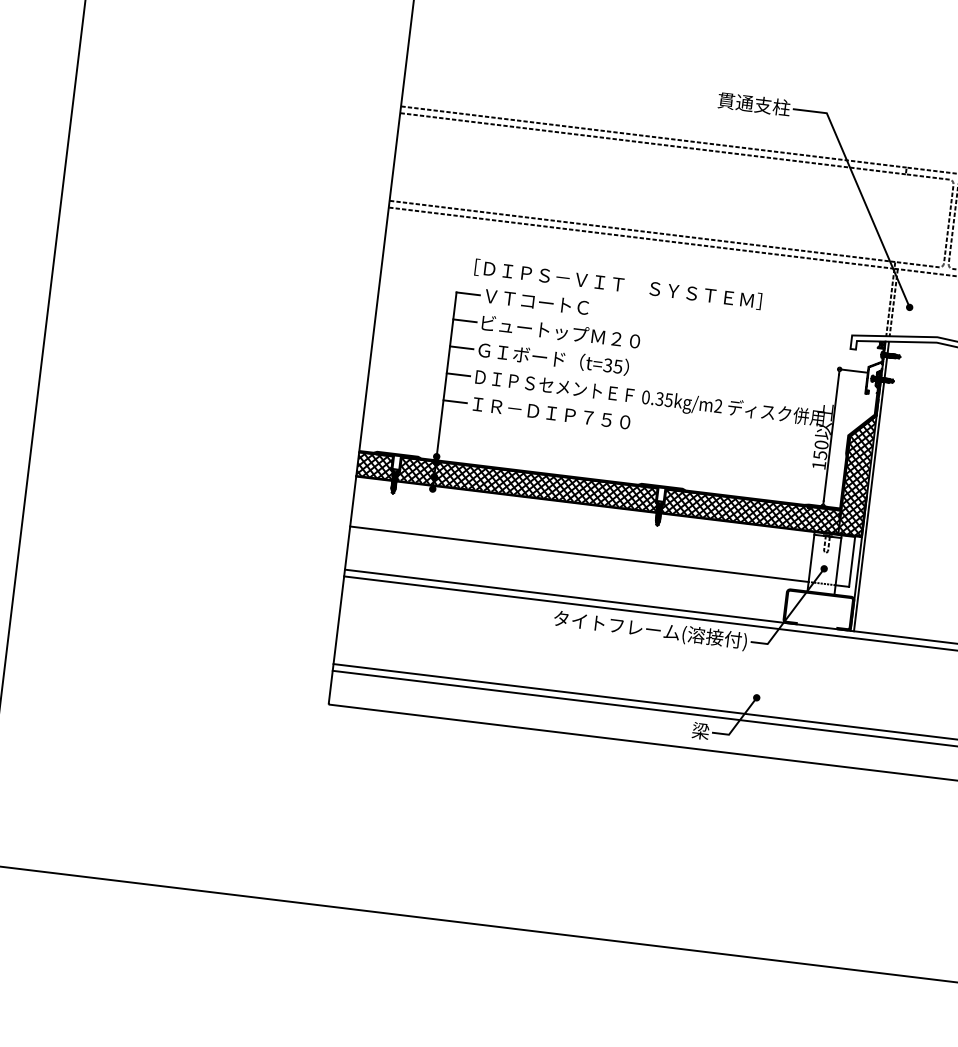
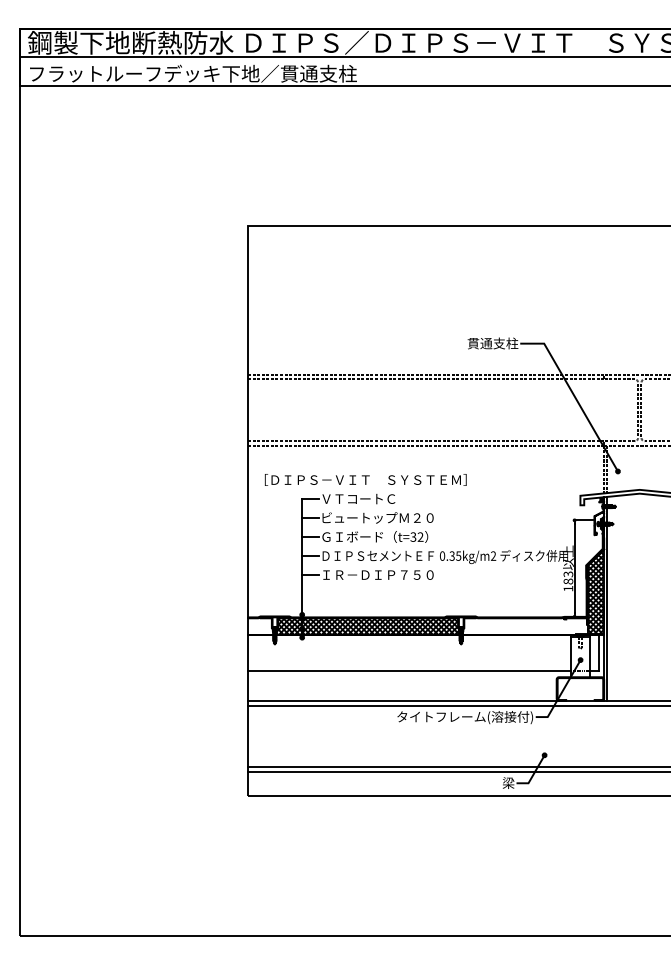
text: (617, 283) -> (365, 479), moved
text: (618, 365) -> (420, 536), t=35 -> t=32
text: (821, 449) -> (568, 577), 150 -> 183
hatch: (376, 466) -> (261, 626), removed
hatch: (750, 511) -> (524, 626), removed

